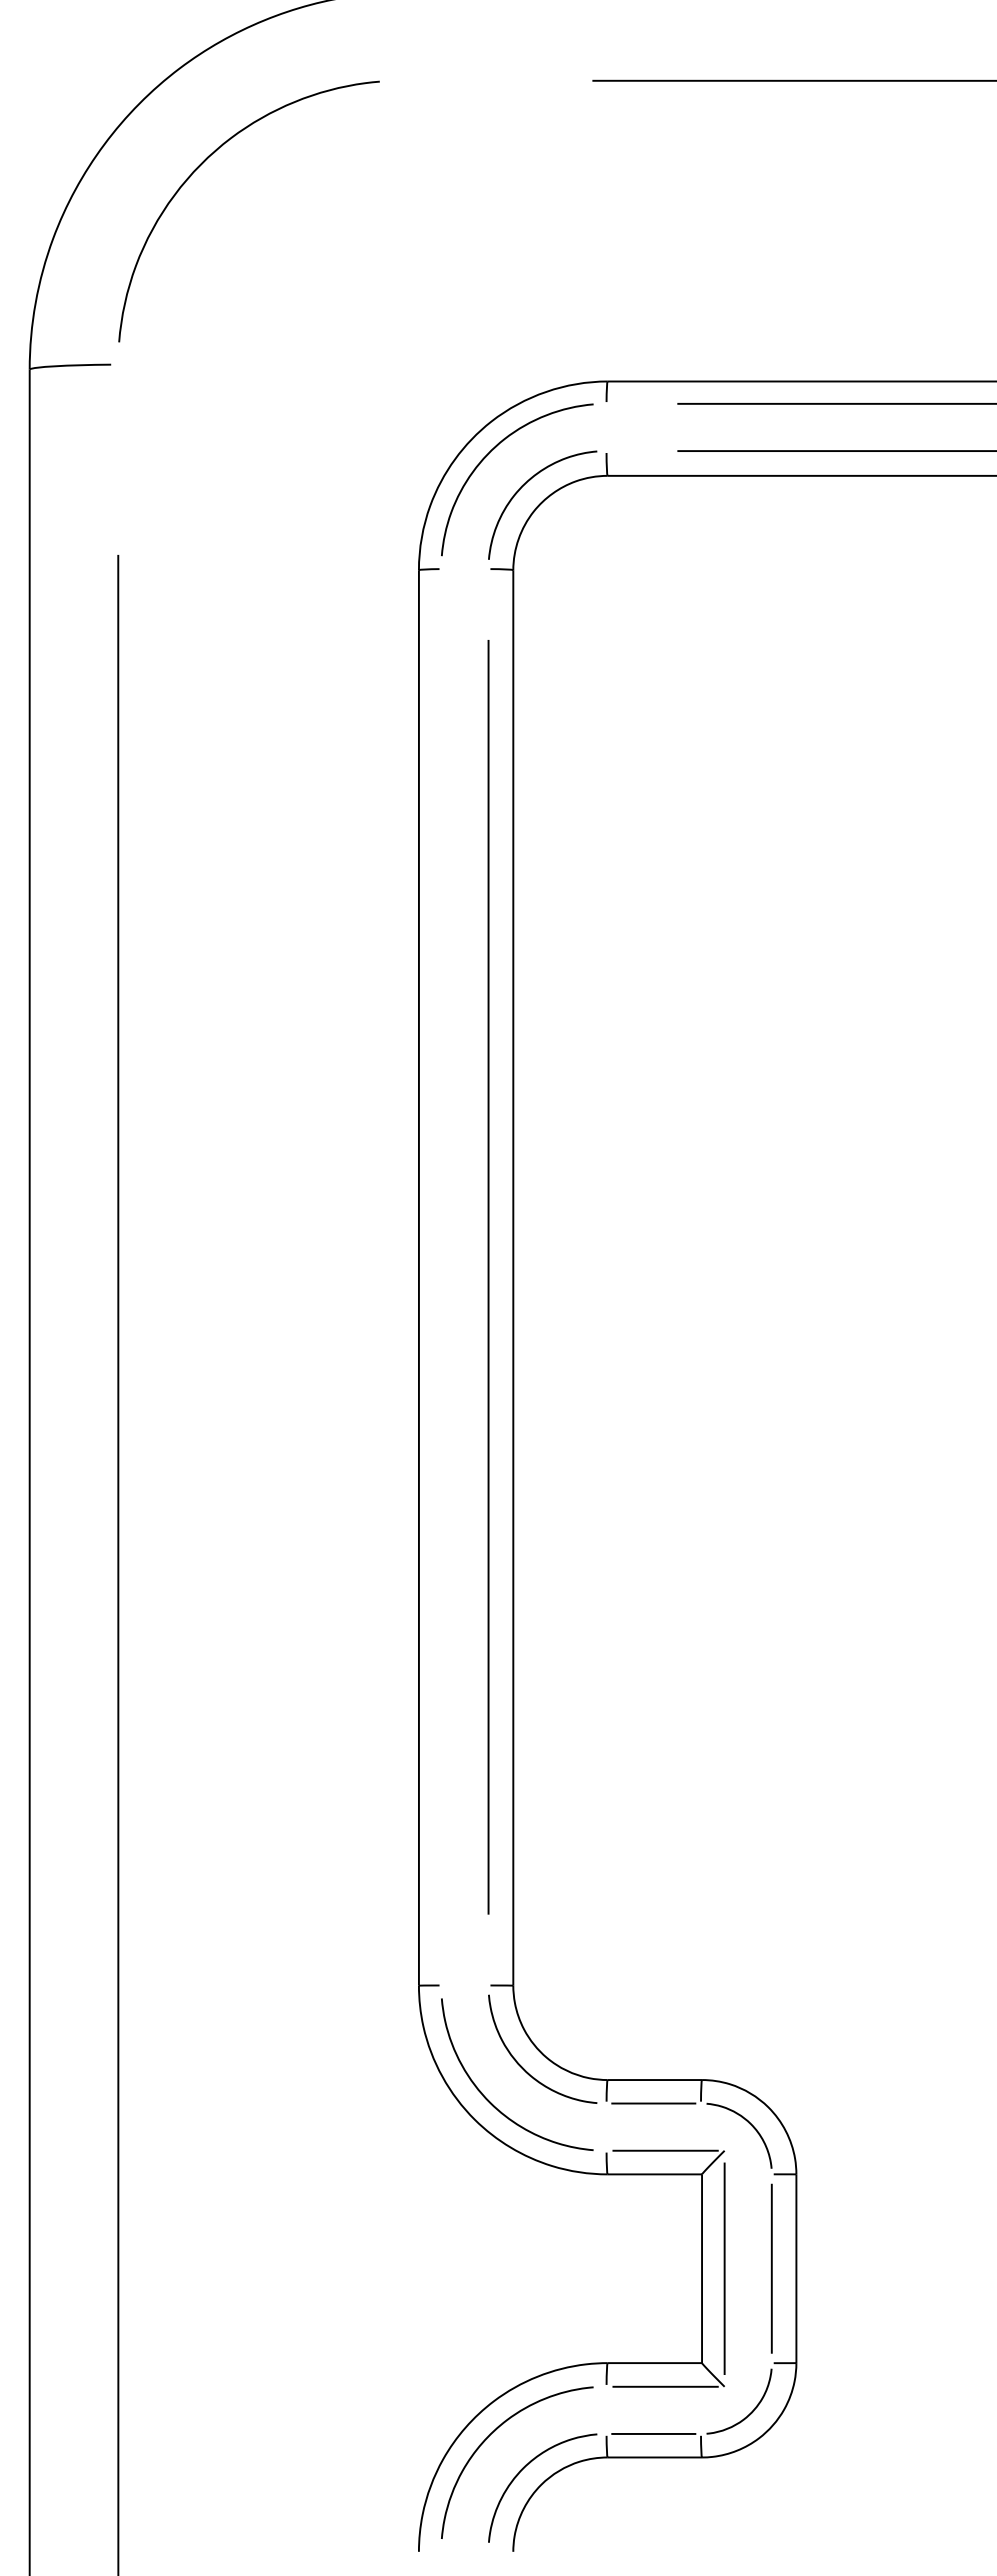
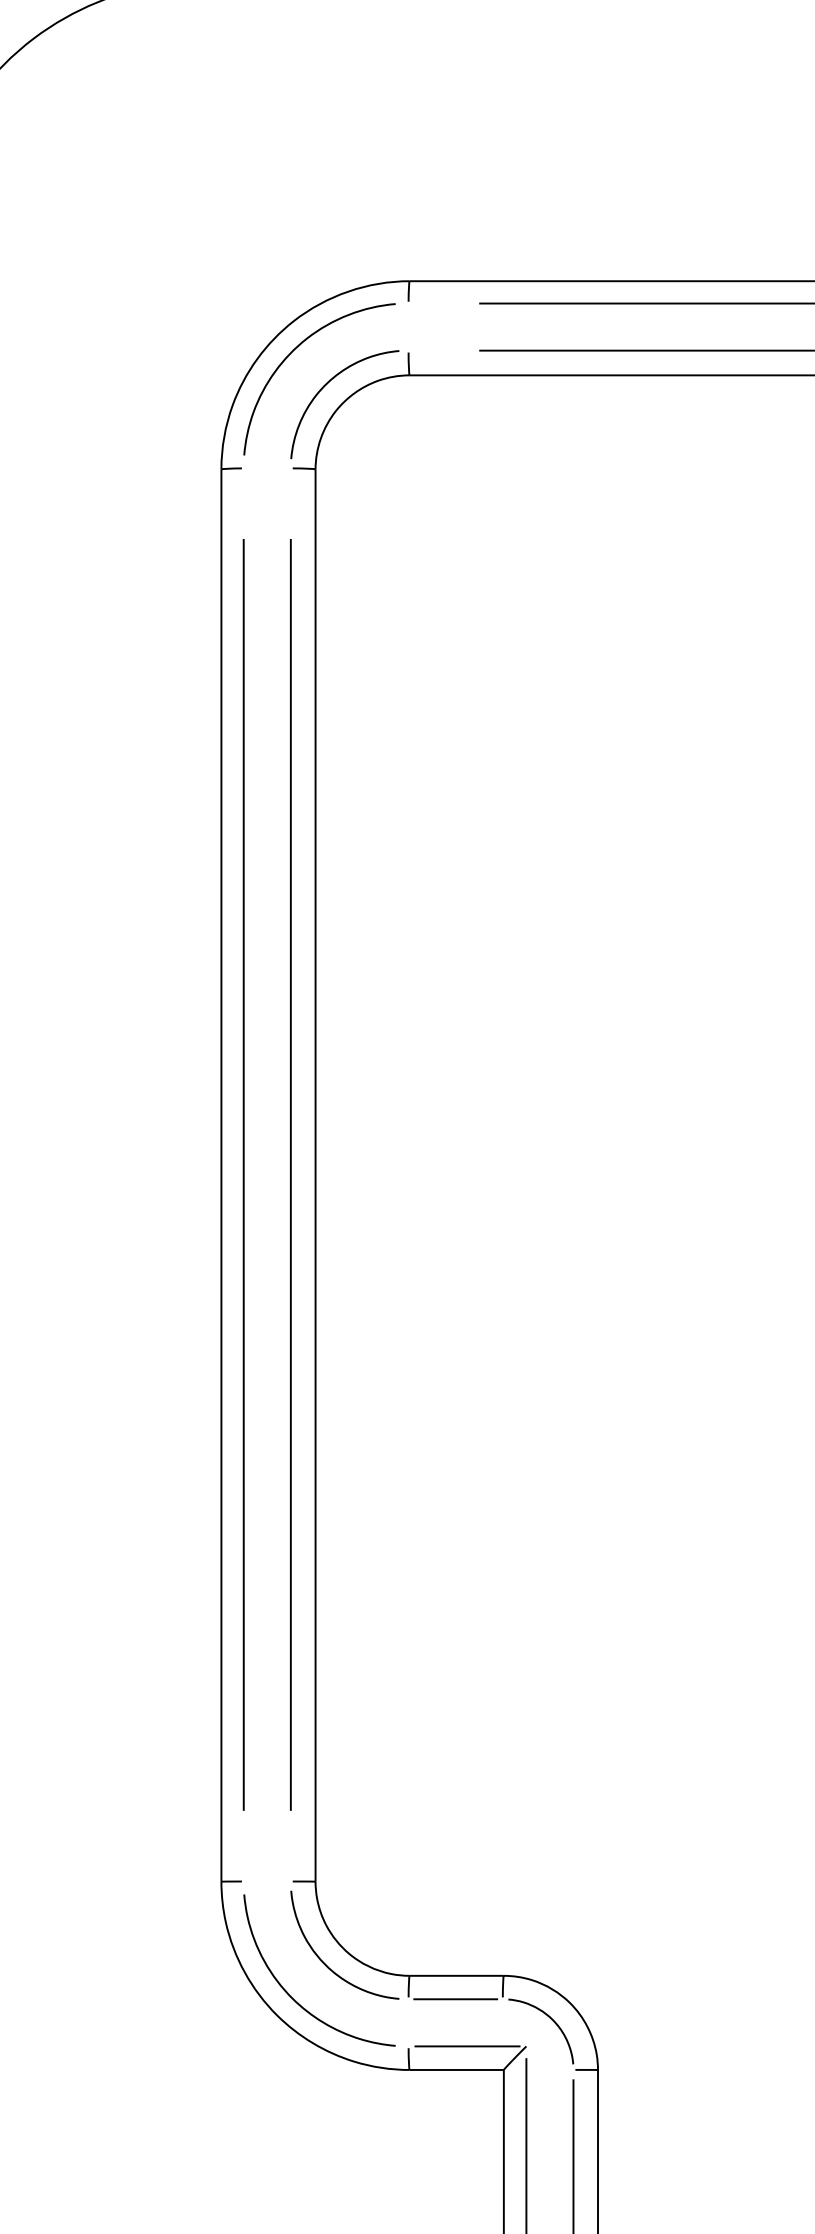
line: (441, 1276) -> (243, 1174), added

